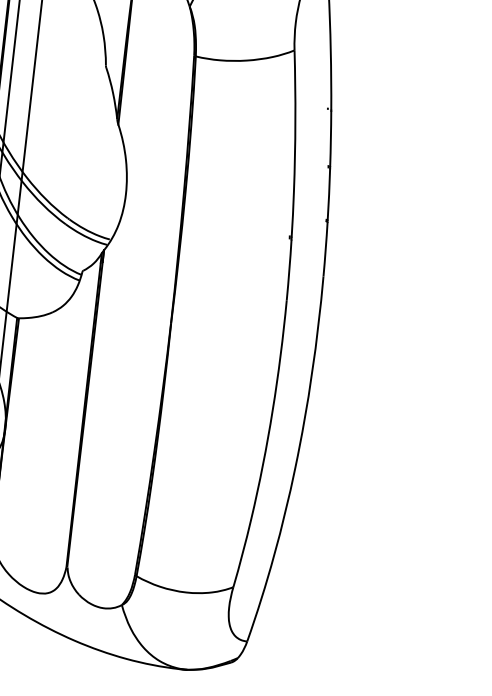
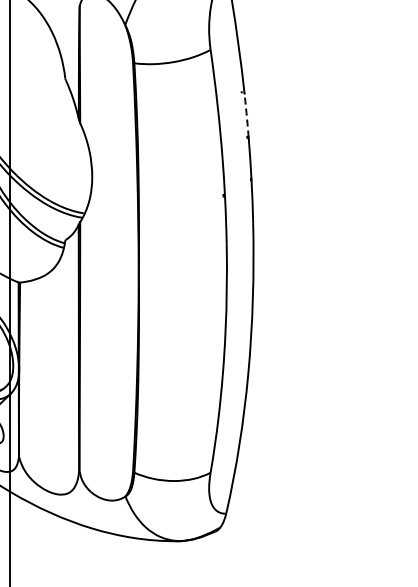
arc: (330, 138) -> (246, 115), solid -> dashed

